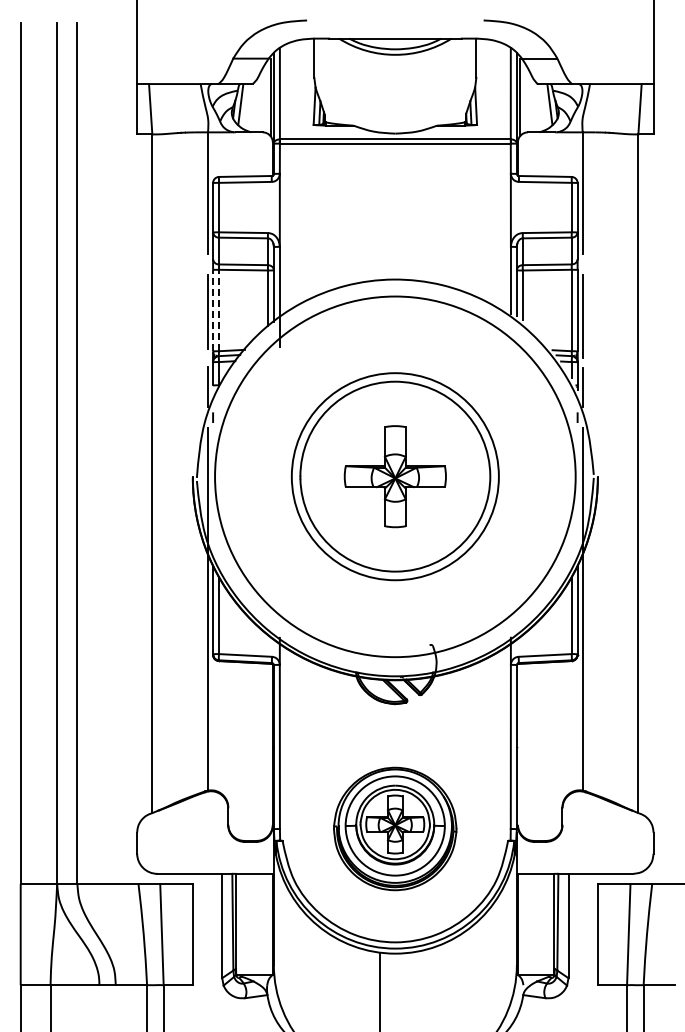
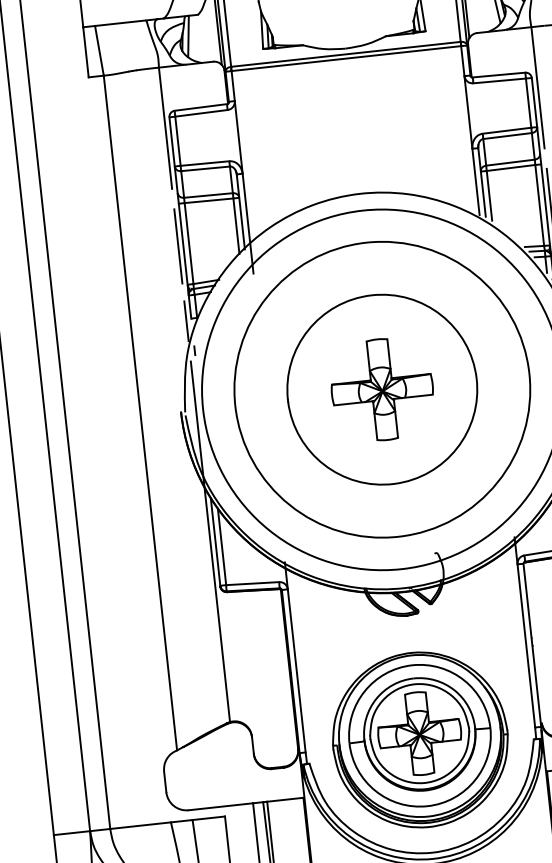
line: (213, 310) -> (183, 244), dashed -> solid
line: (219, 310) -> (189, 243), dashed -> solid
circle: (395, 476) -> (382, 389), size x1.43
part: (394, 828) -> (419, 739), size x1.43

